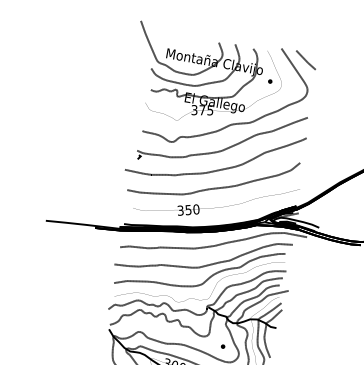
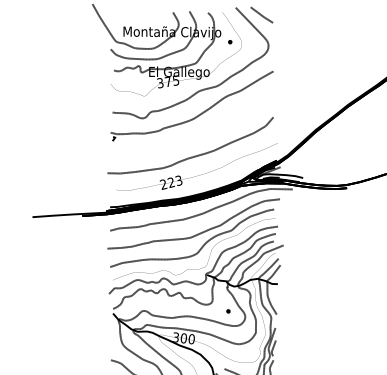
curve: (217, 169) -> (193, 137), removed
text: (187, 209) -> (170, 182), 350 -> 223

